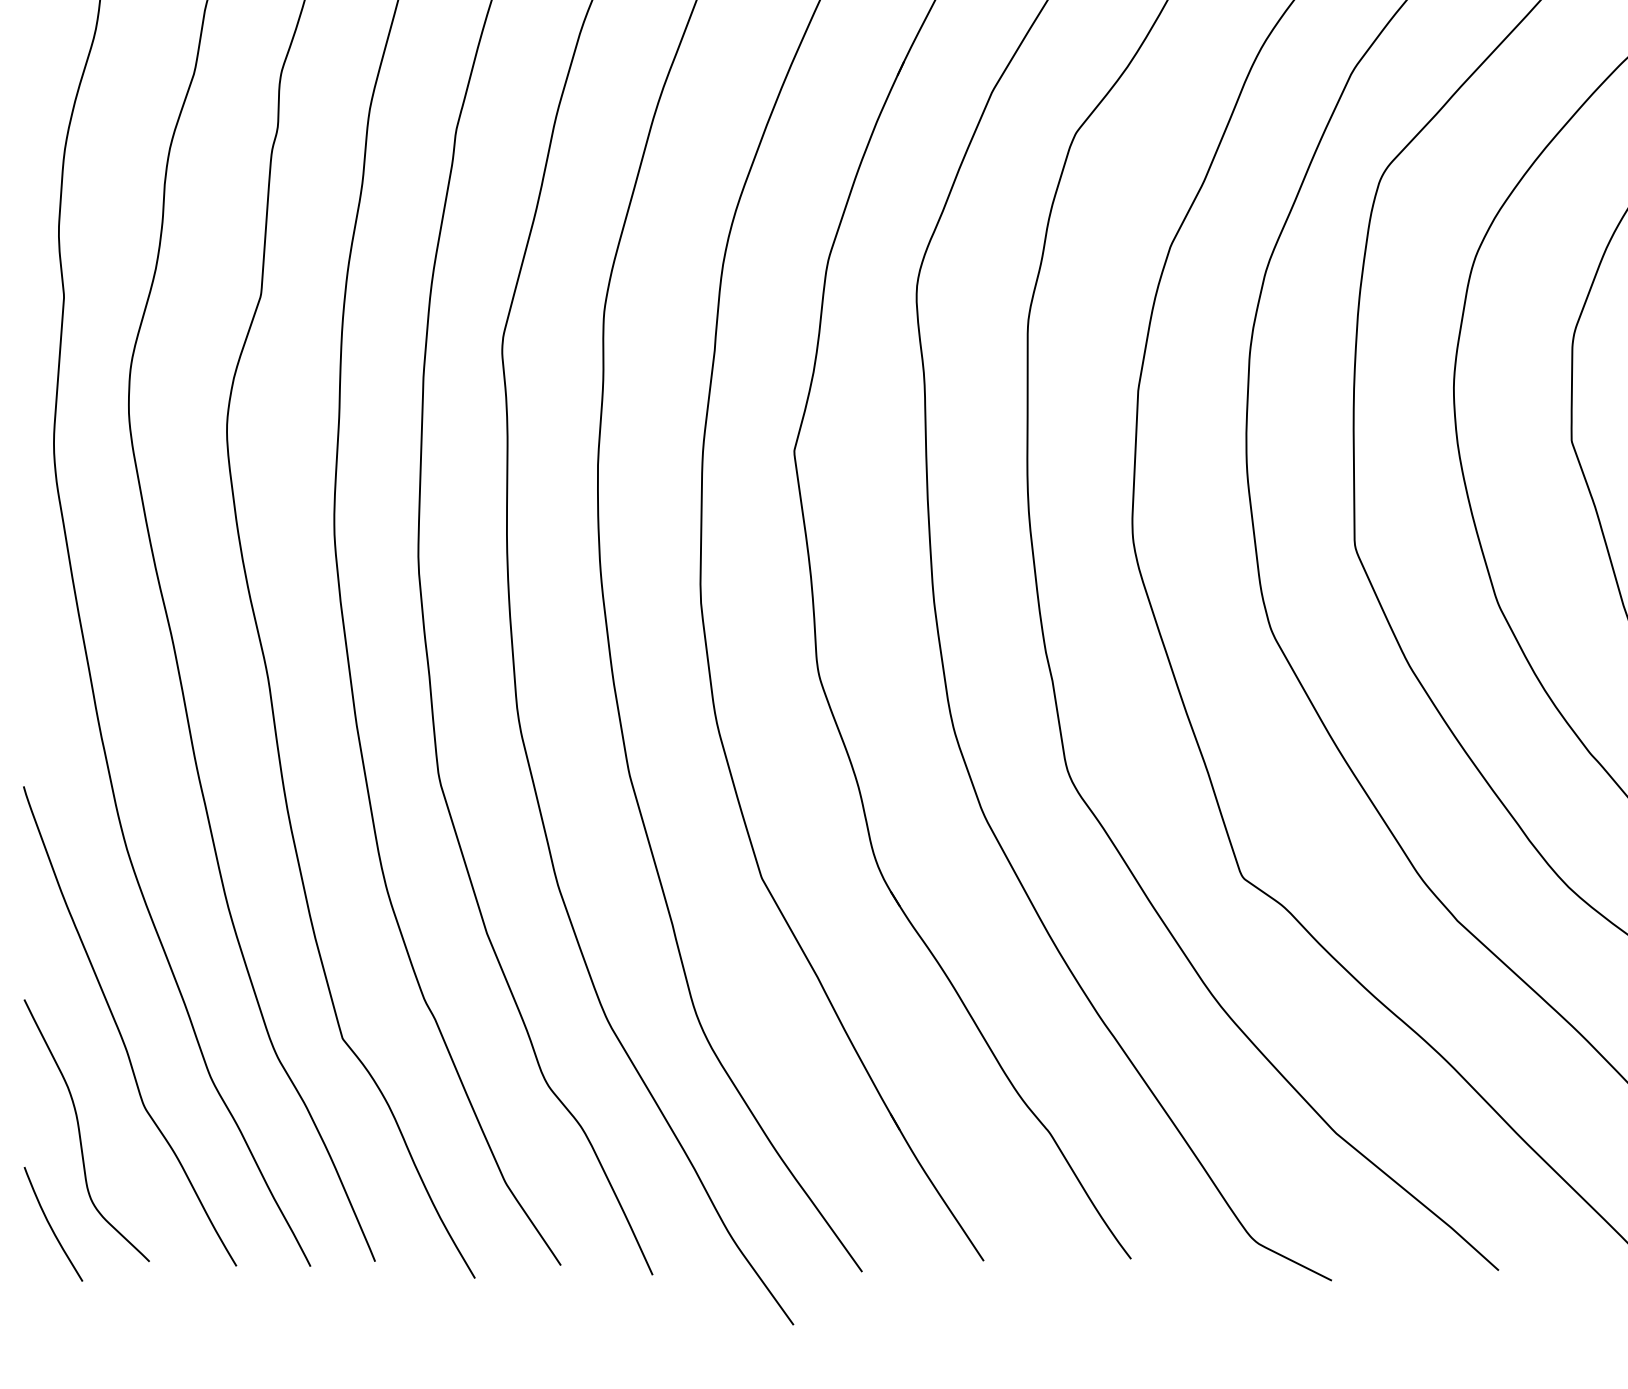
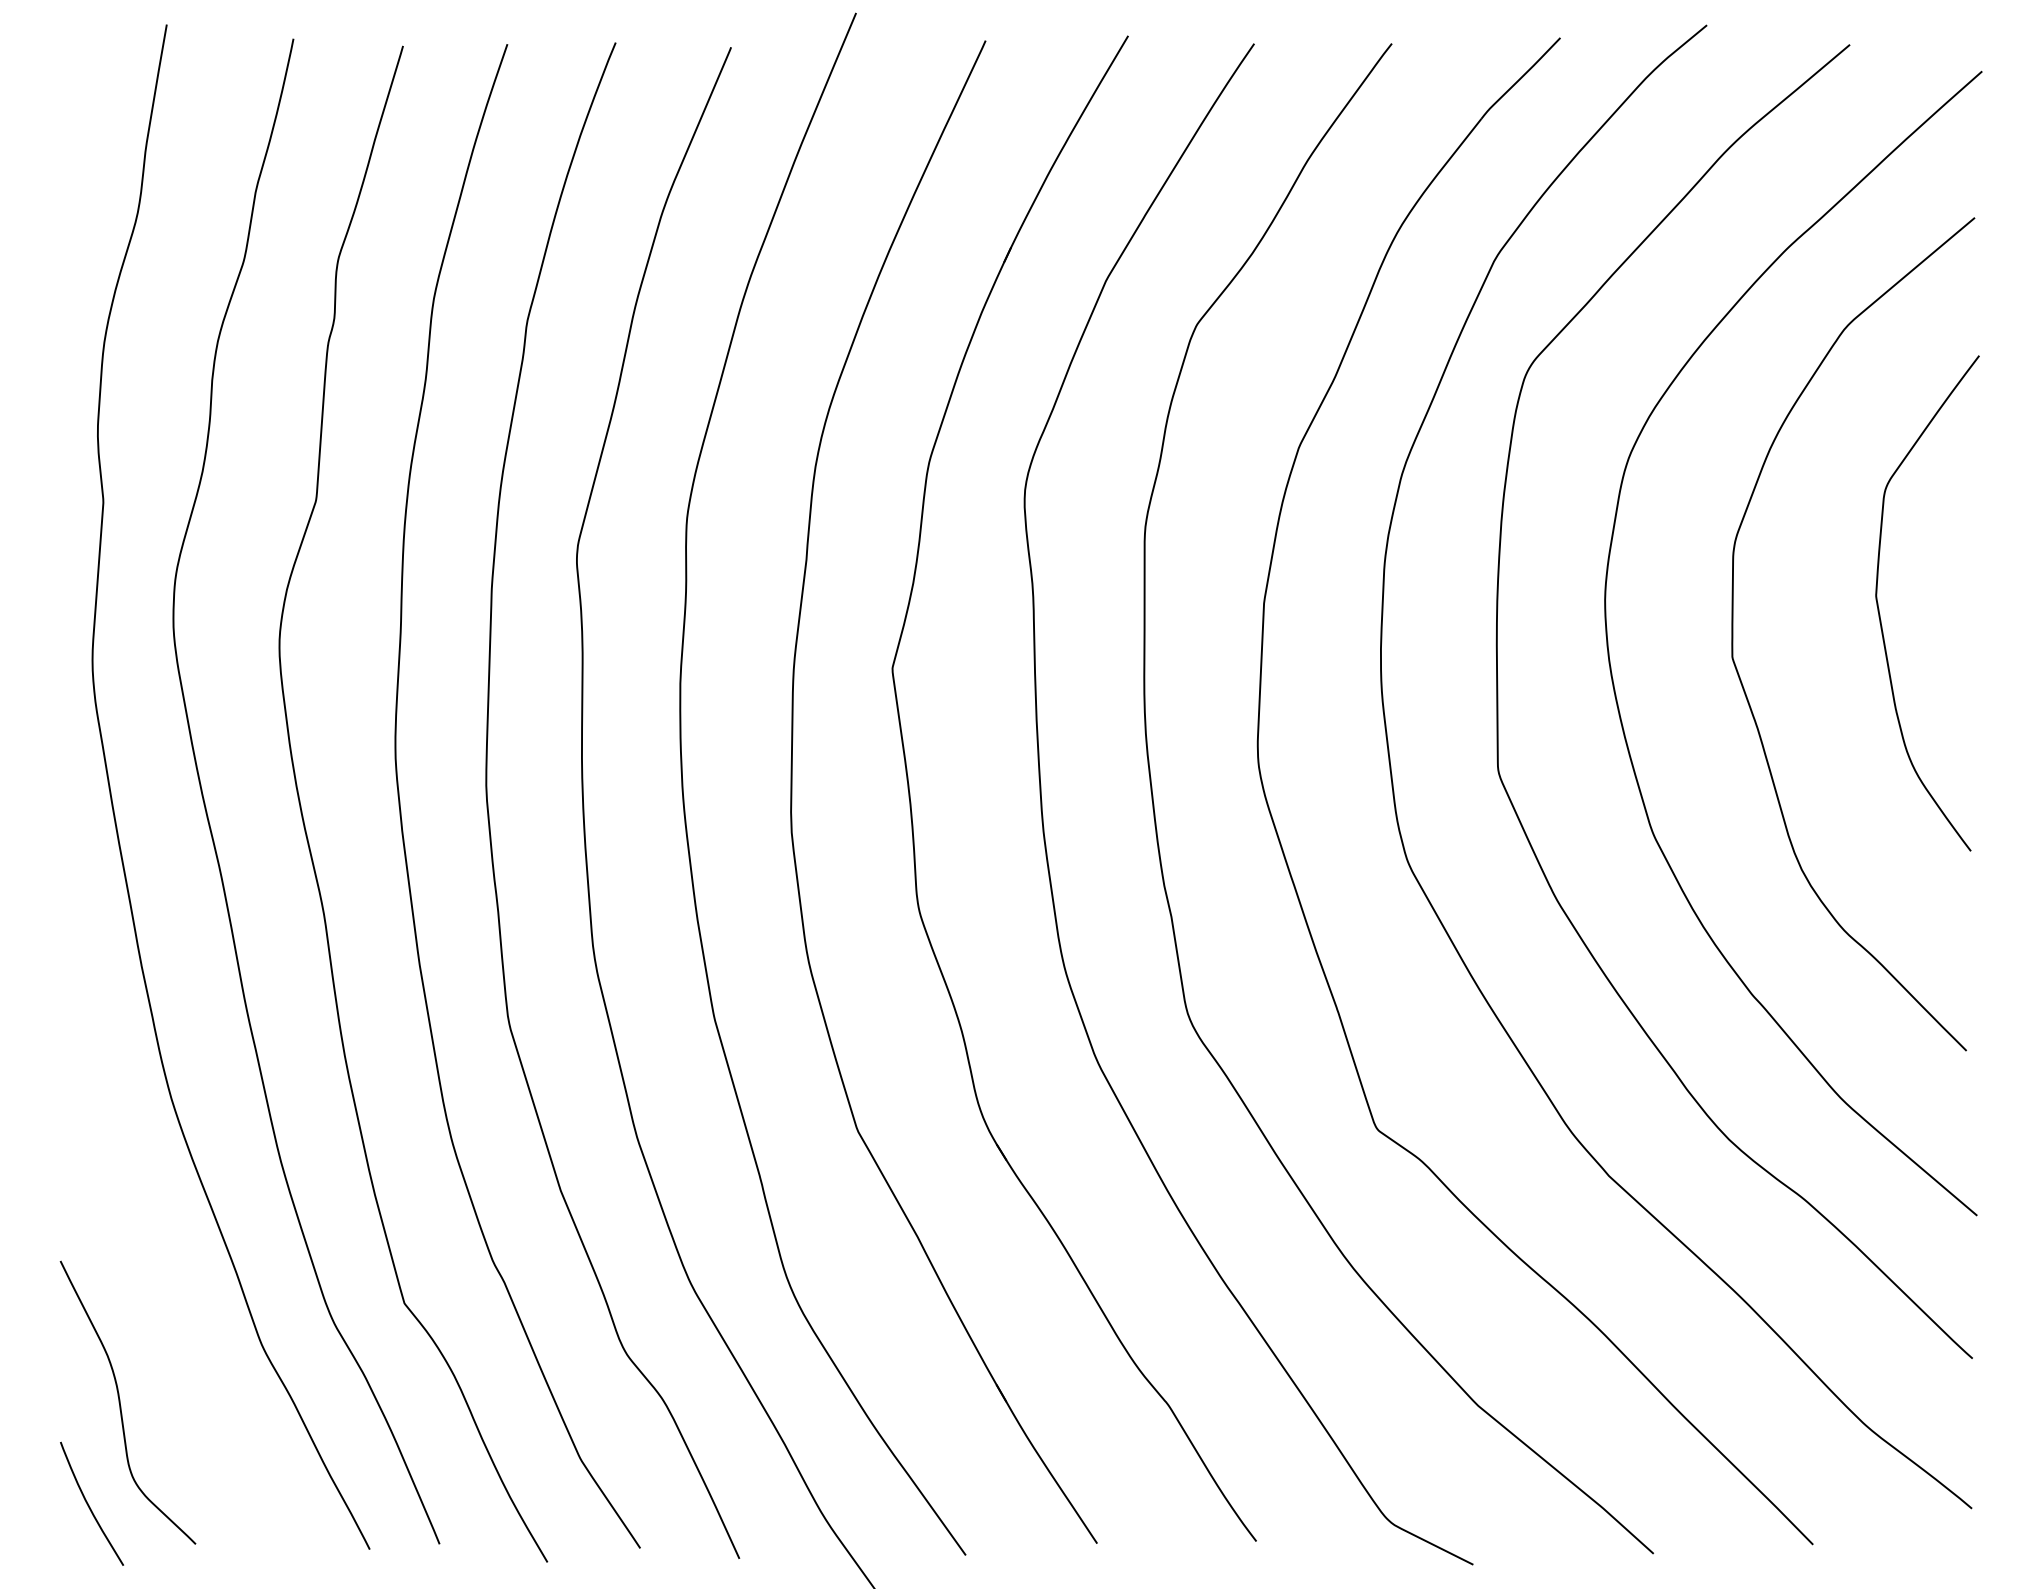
curve: (120, 1031) -> (164, 1295), removed

